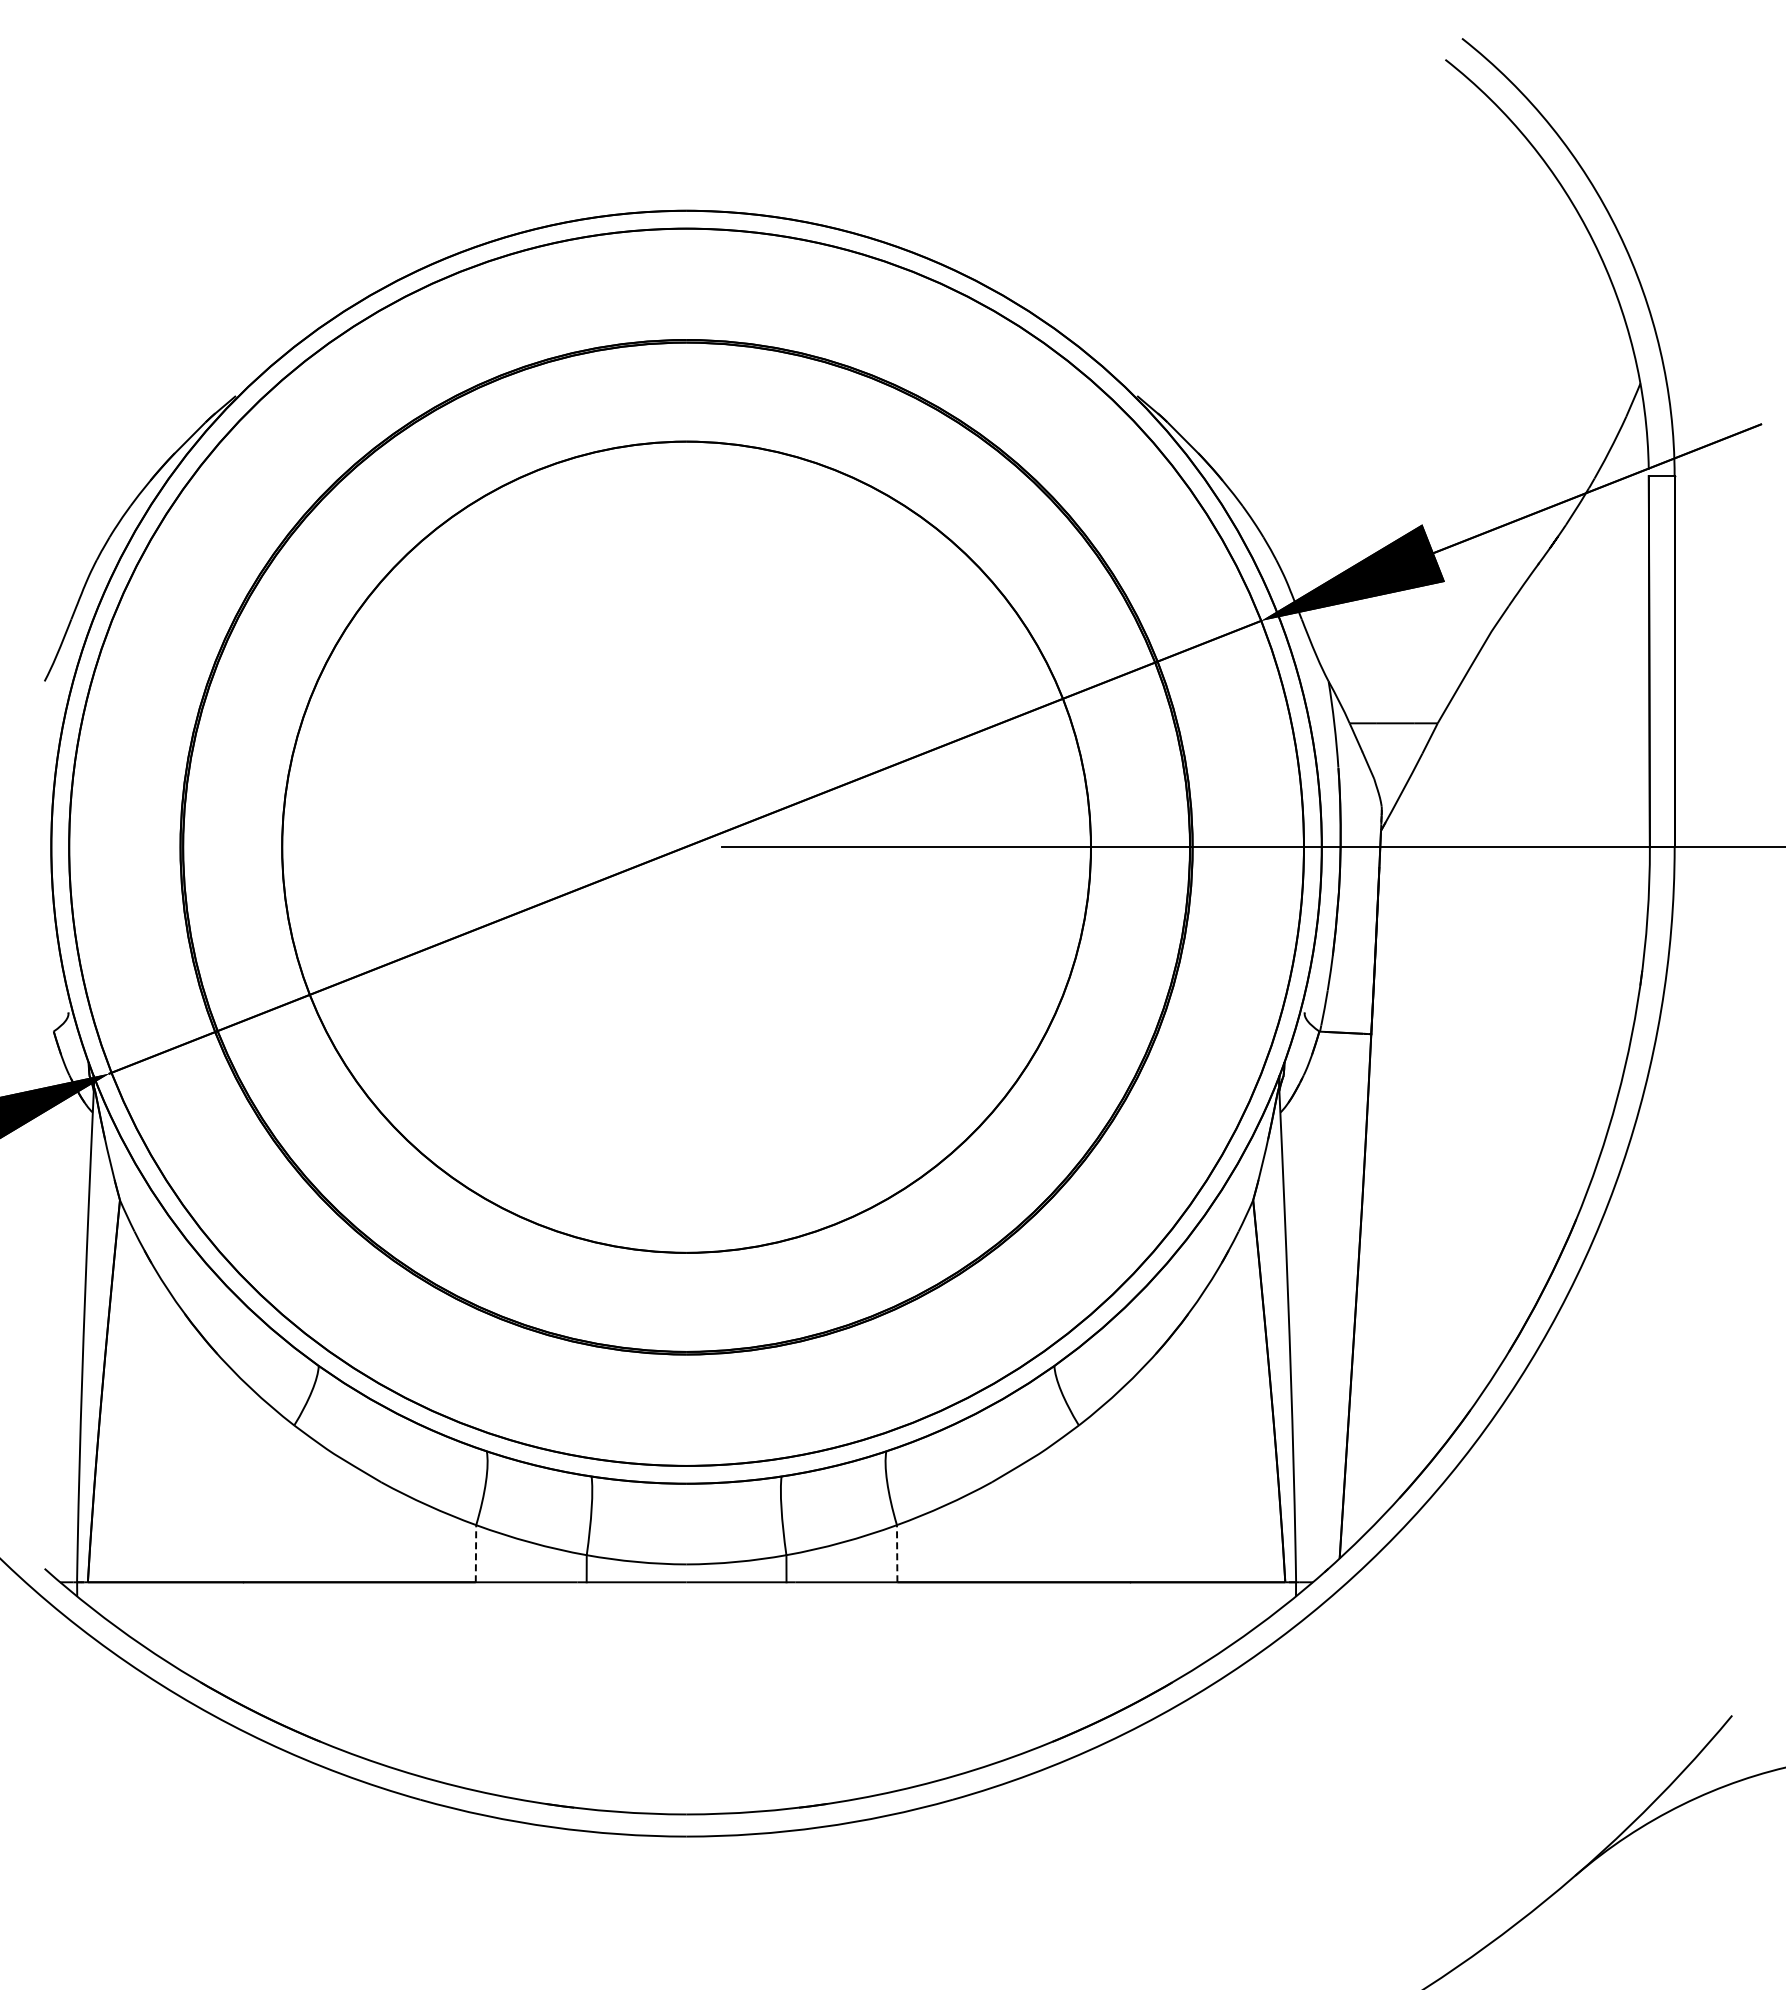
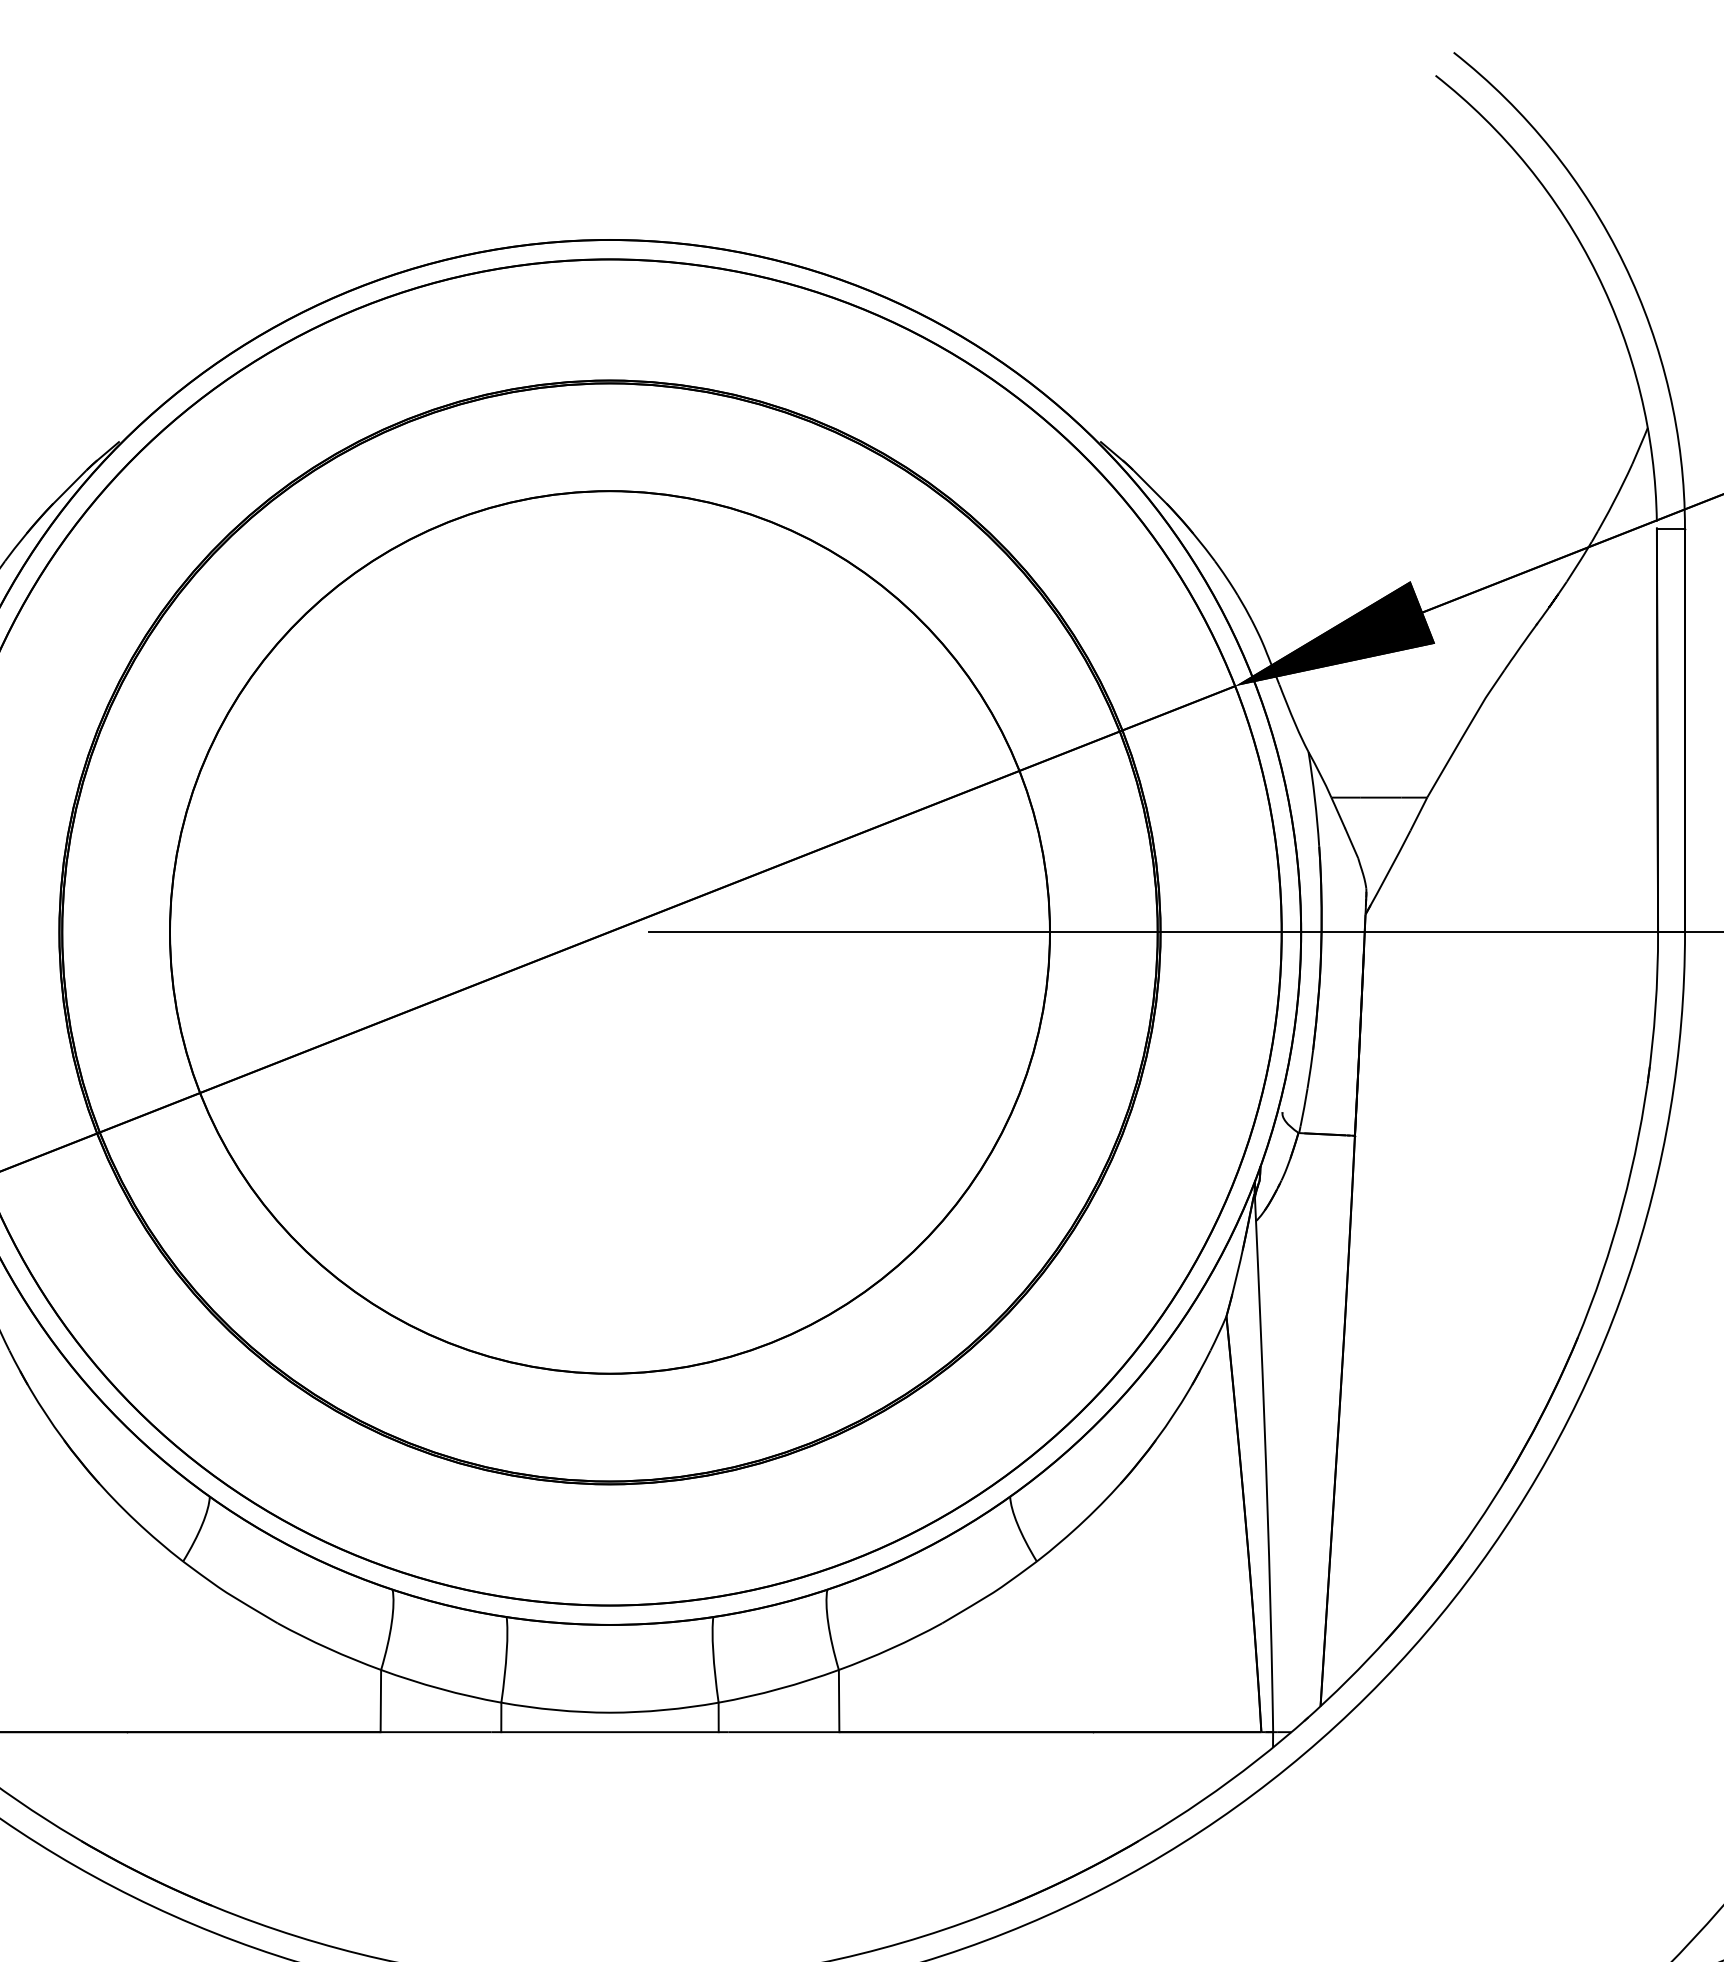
line: (476, 1553) -> (381, 1700), dashed -> solid
line: (897, 1553) -> (839, 1700), dashed -> solid

